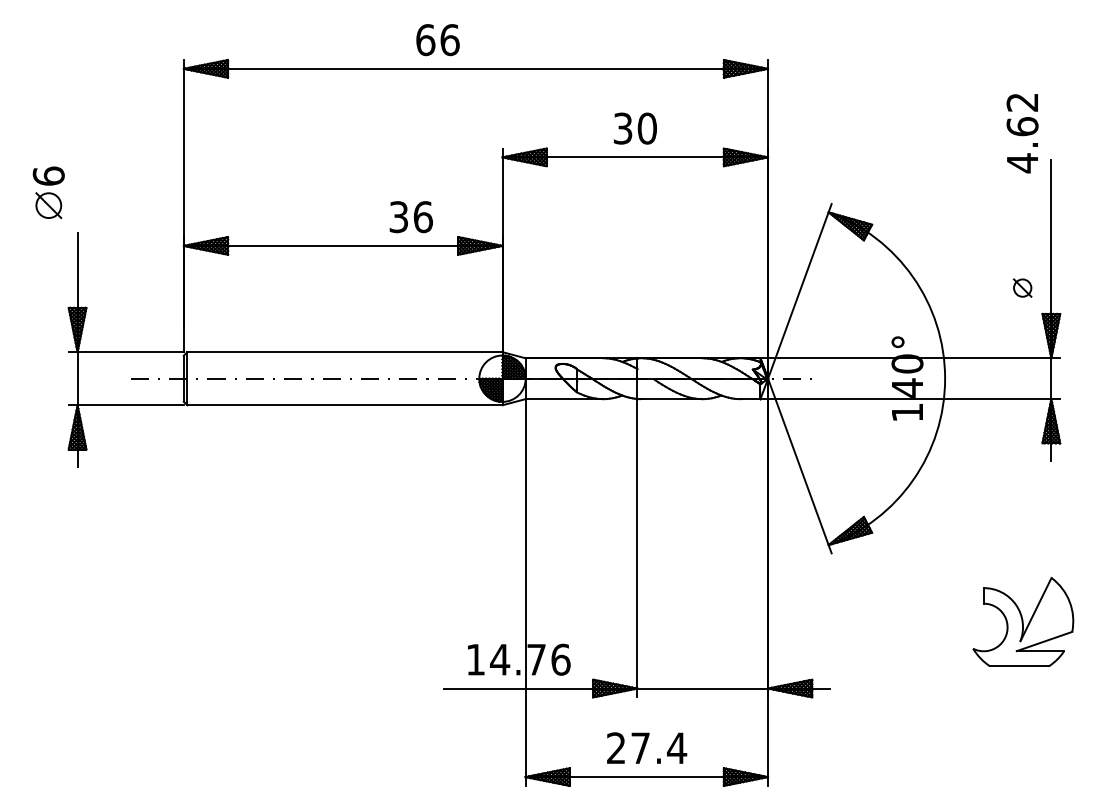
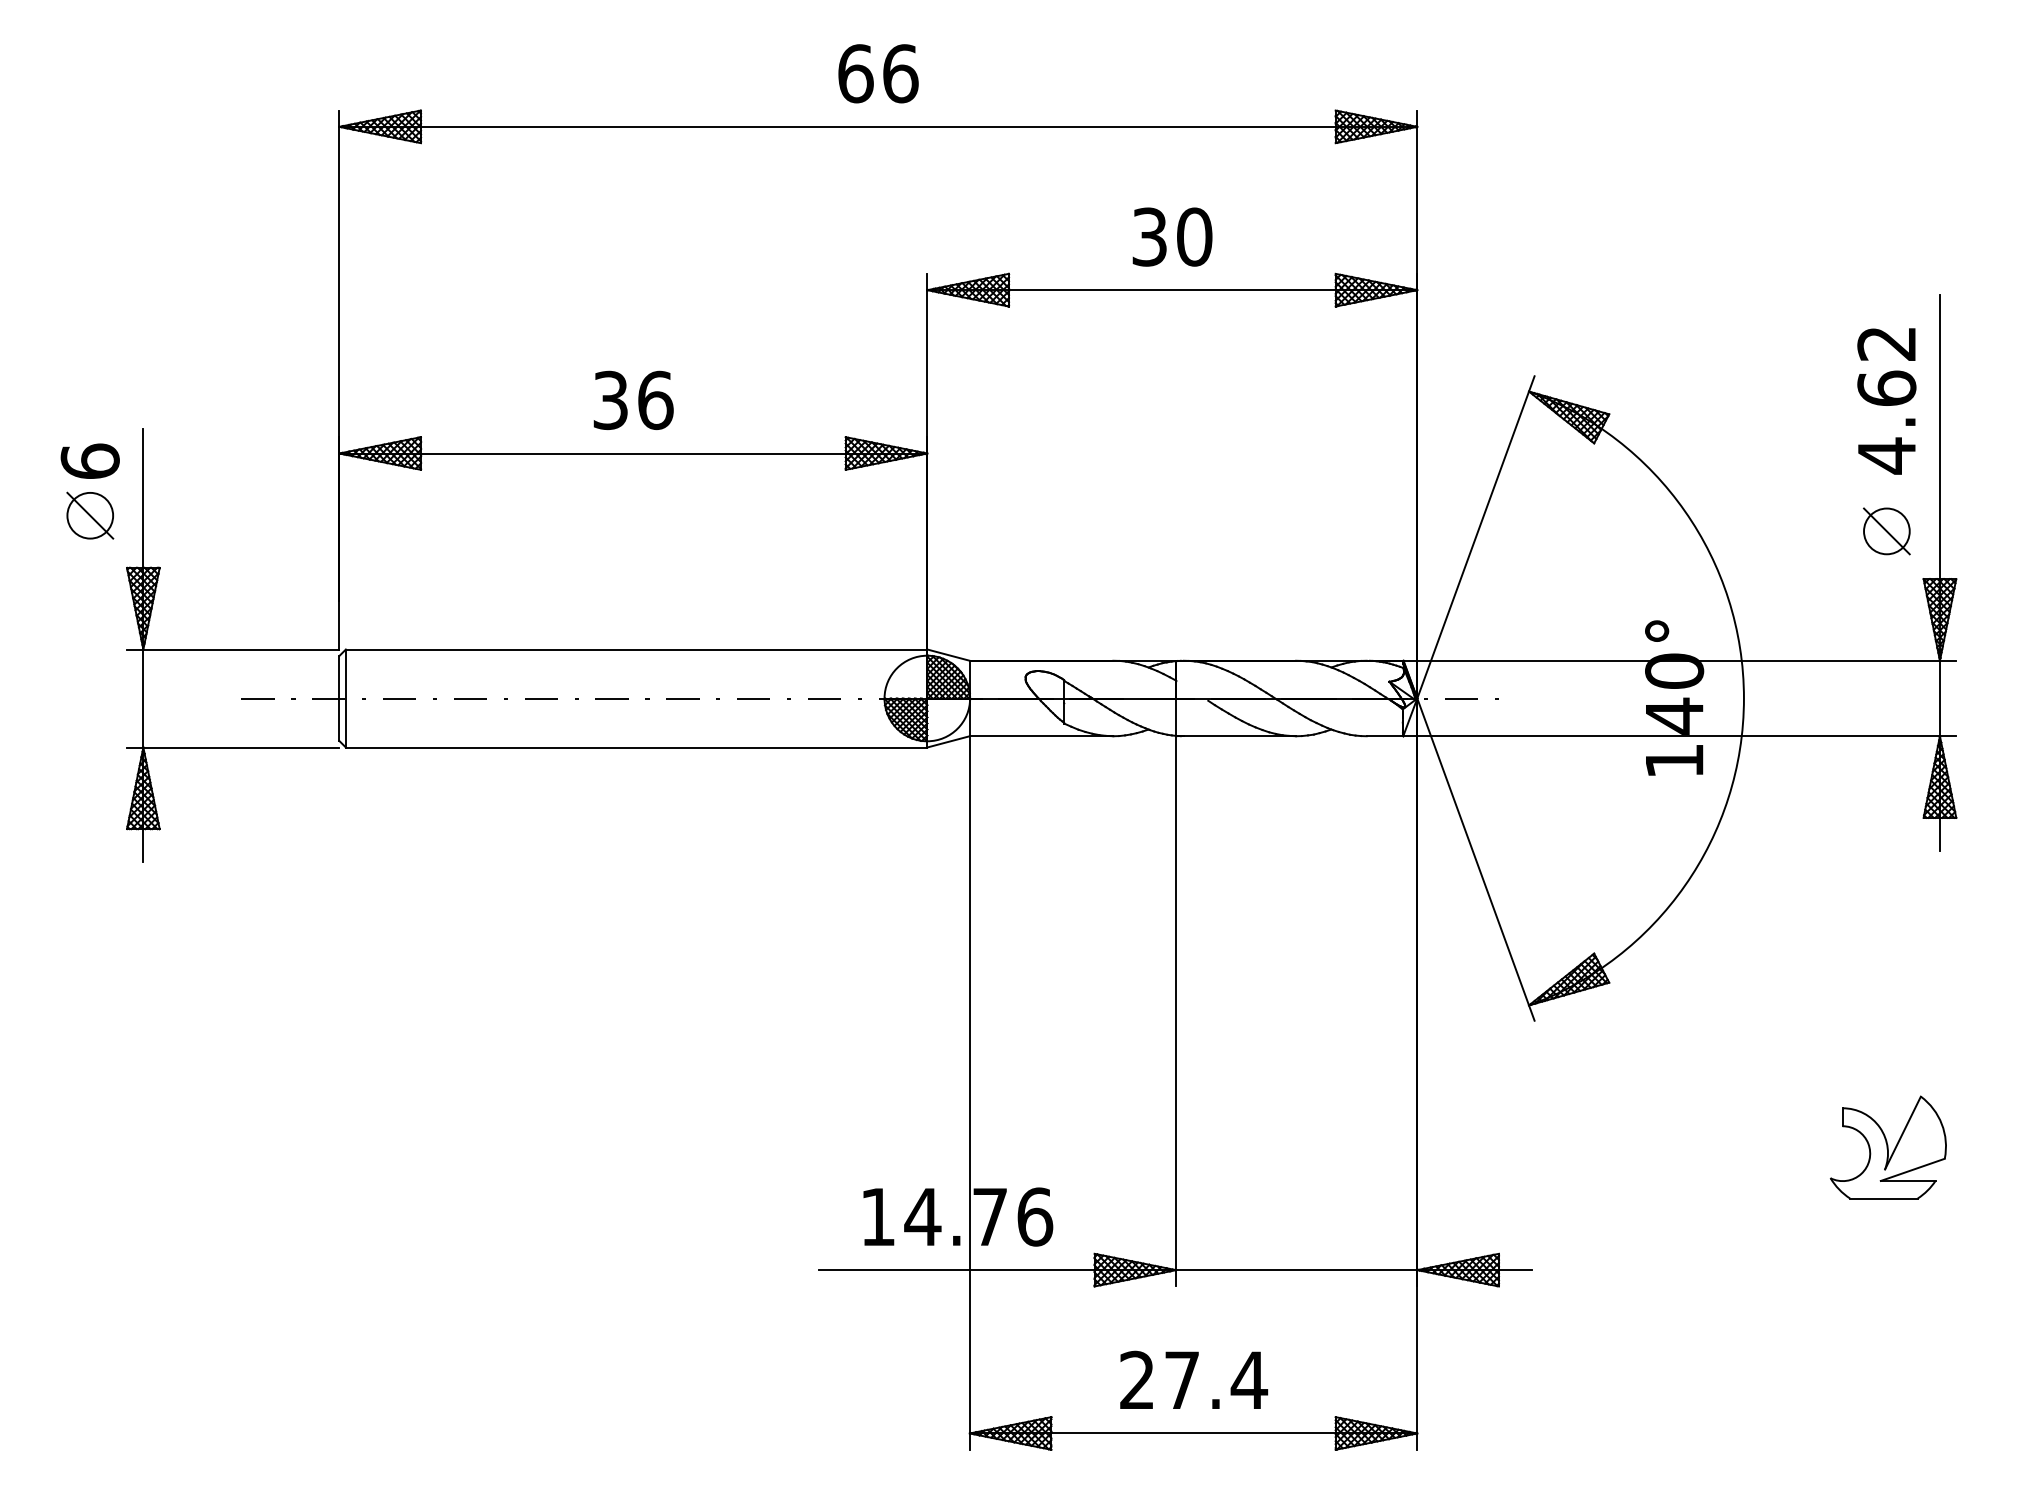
text: (437, 40) -> (877, 74), moved
text: (1022, 133) -> (1886, 401), moved
part: (48, 192) -> (89, 491), moved
text: (410, 217) -> (632, 401), moved
part: (1022, 287) -> (1886, 530), size x1.43
part: (1023, 621) -> (1888, 1146), size x0.62

